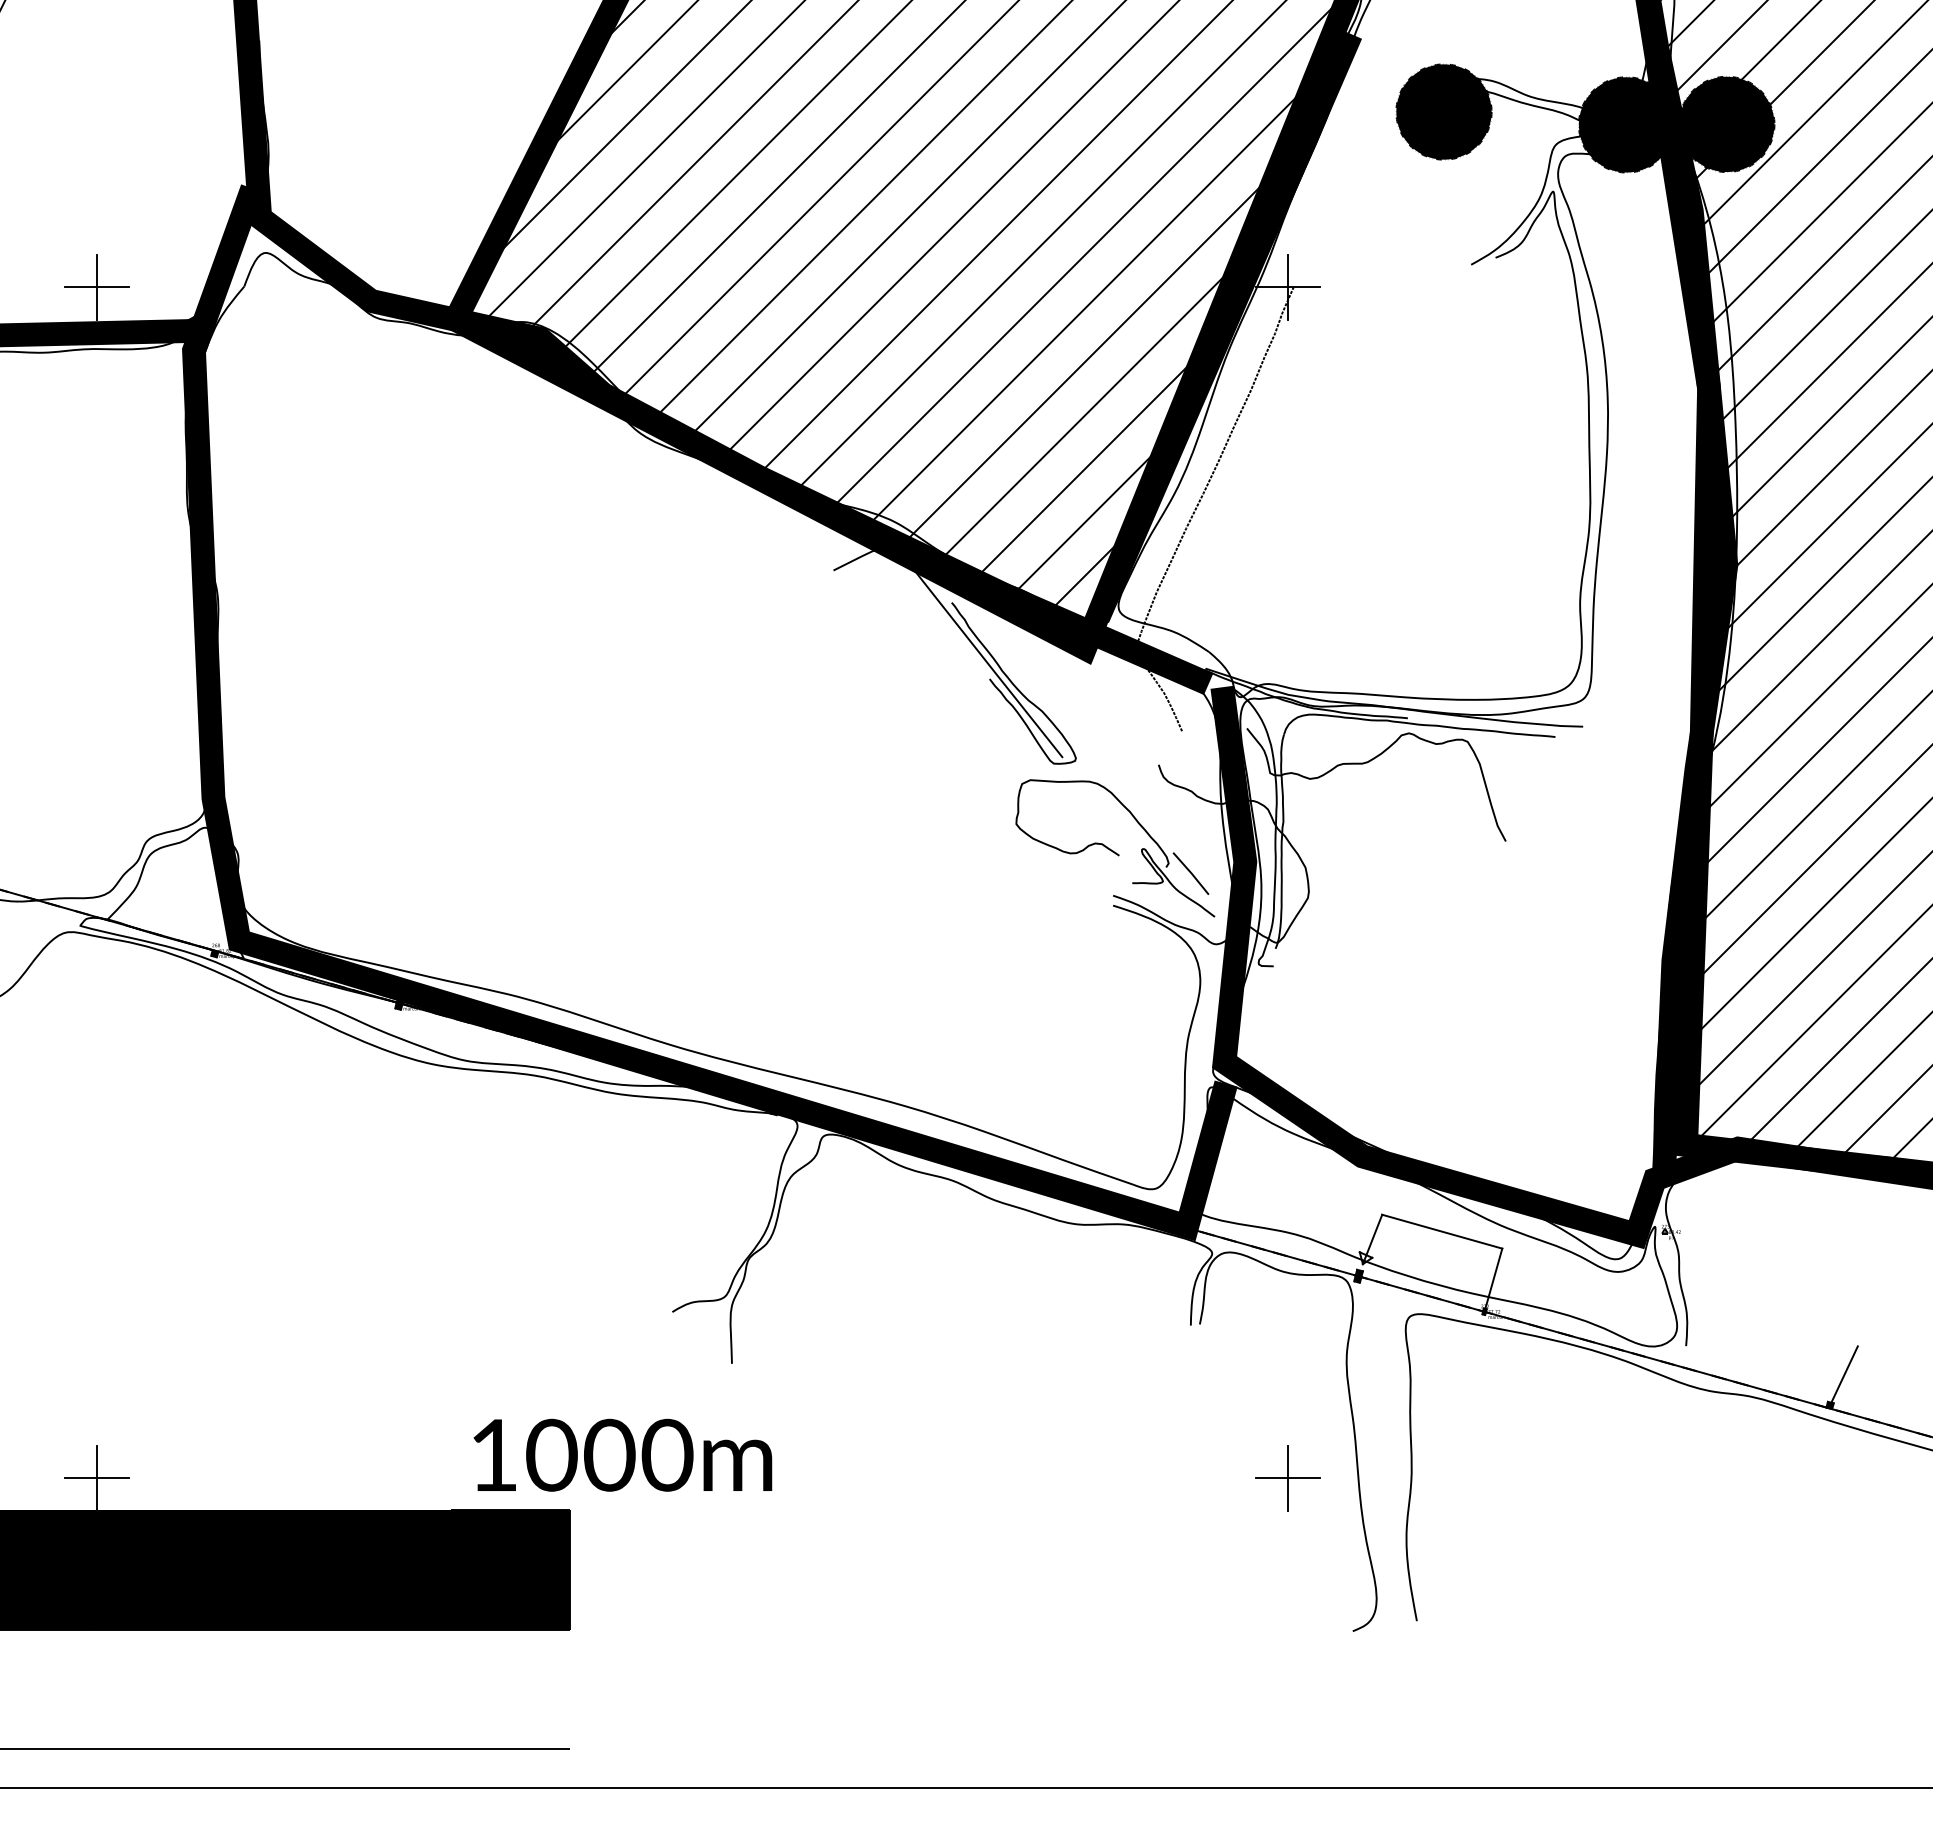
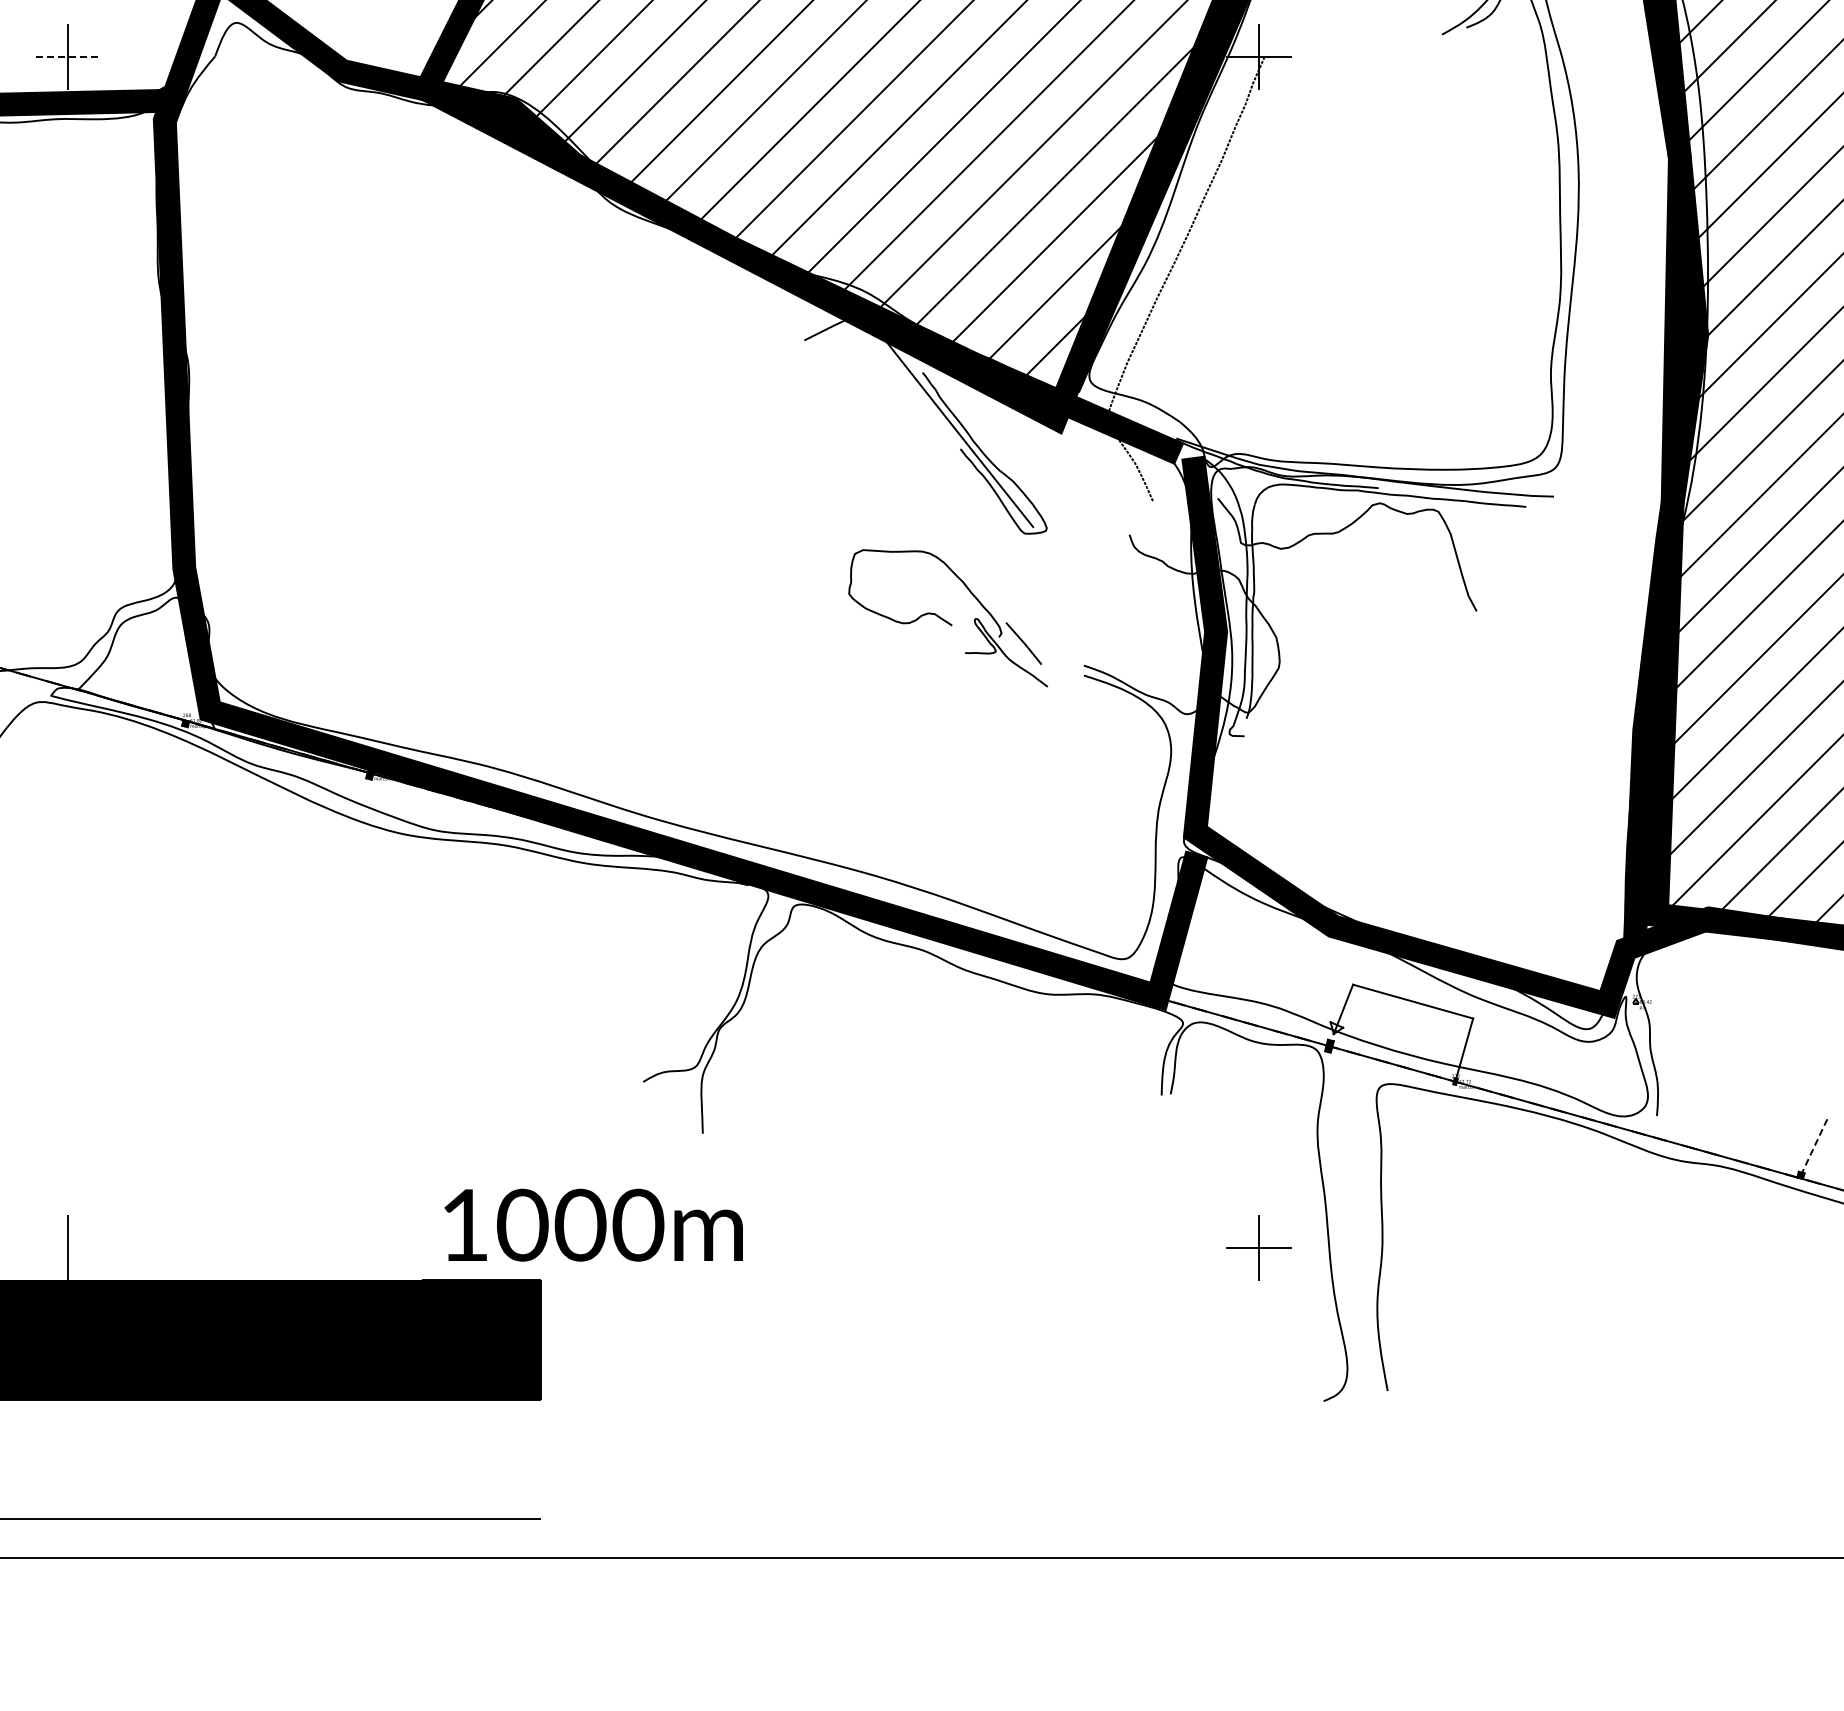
line: (97, 287) -> (68, 57), solid -> dashed
part: (1115, 848) -> (948, 618), moved
line: (1843, 1375) -> (1814, 1145), solid -> dashed
line: (96, 1478) -> (67, 1248), removed

